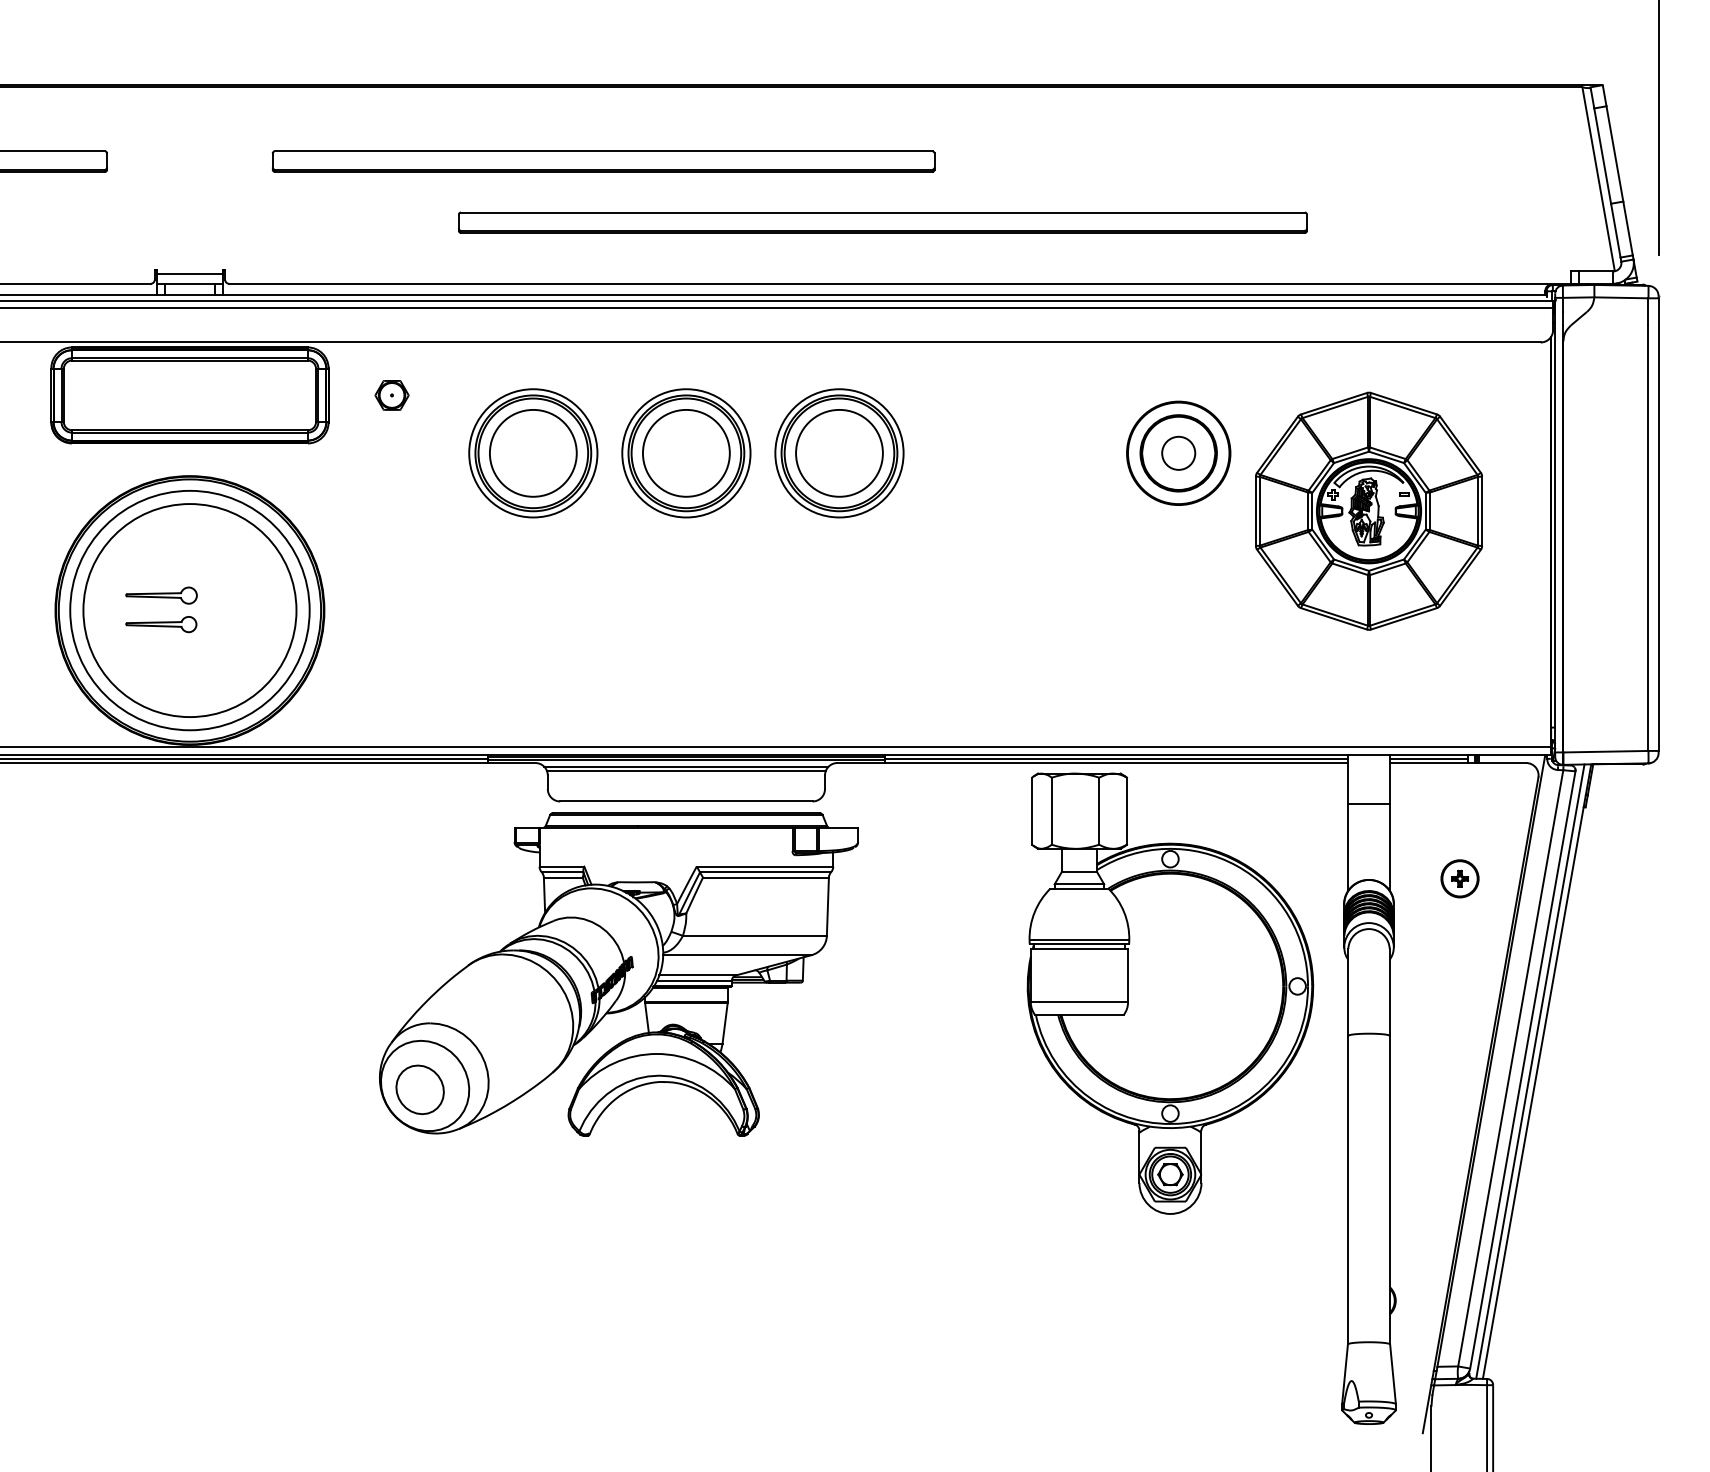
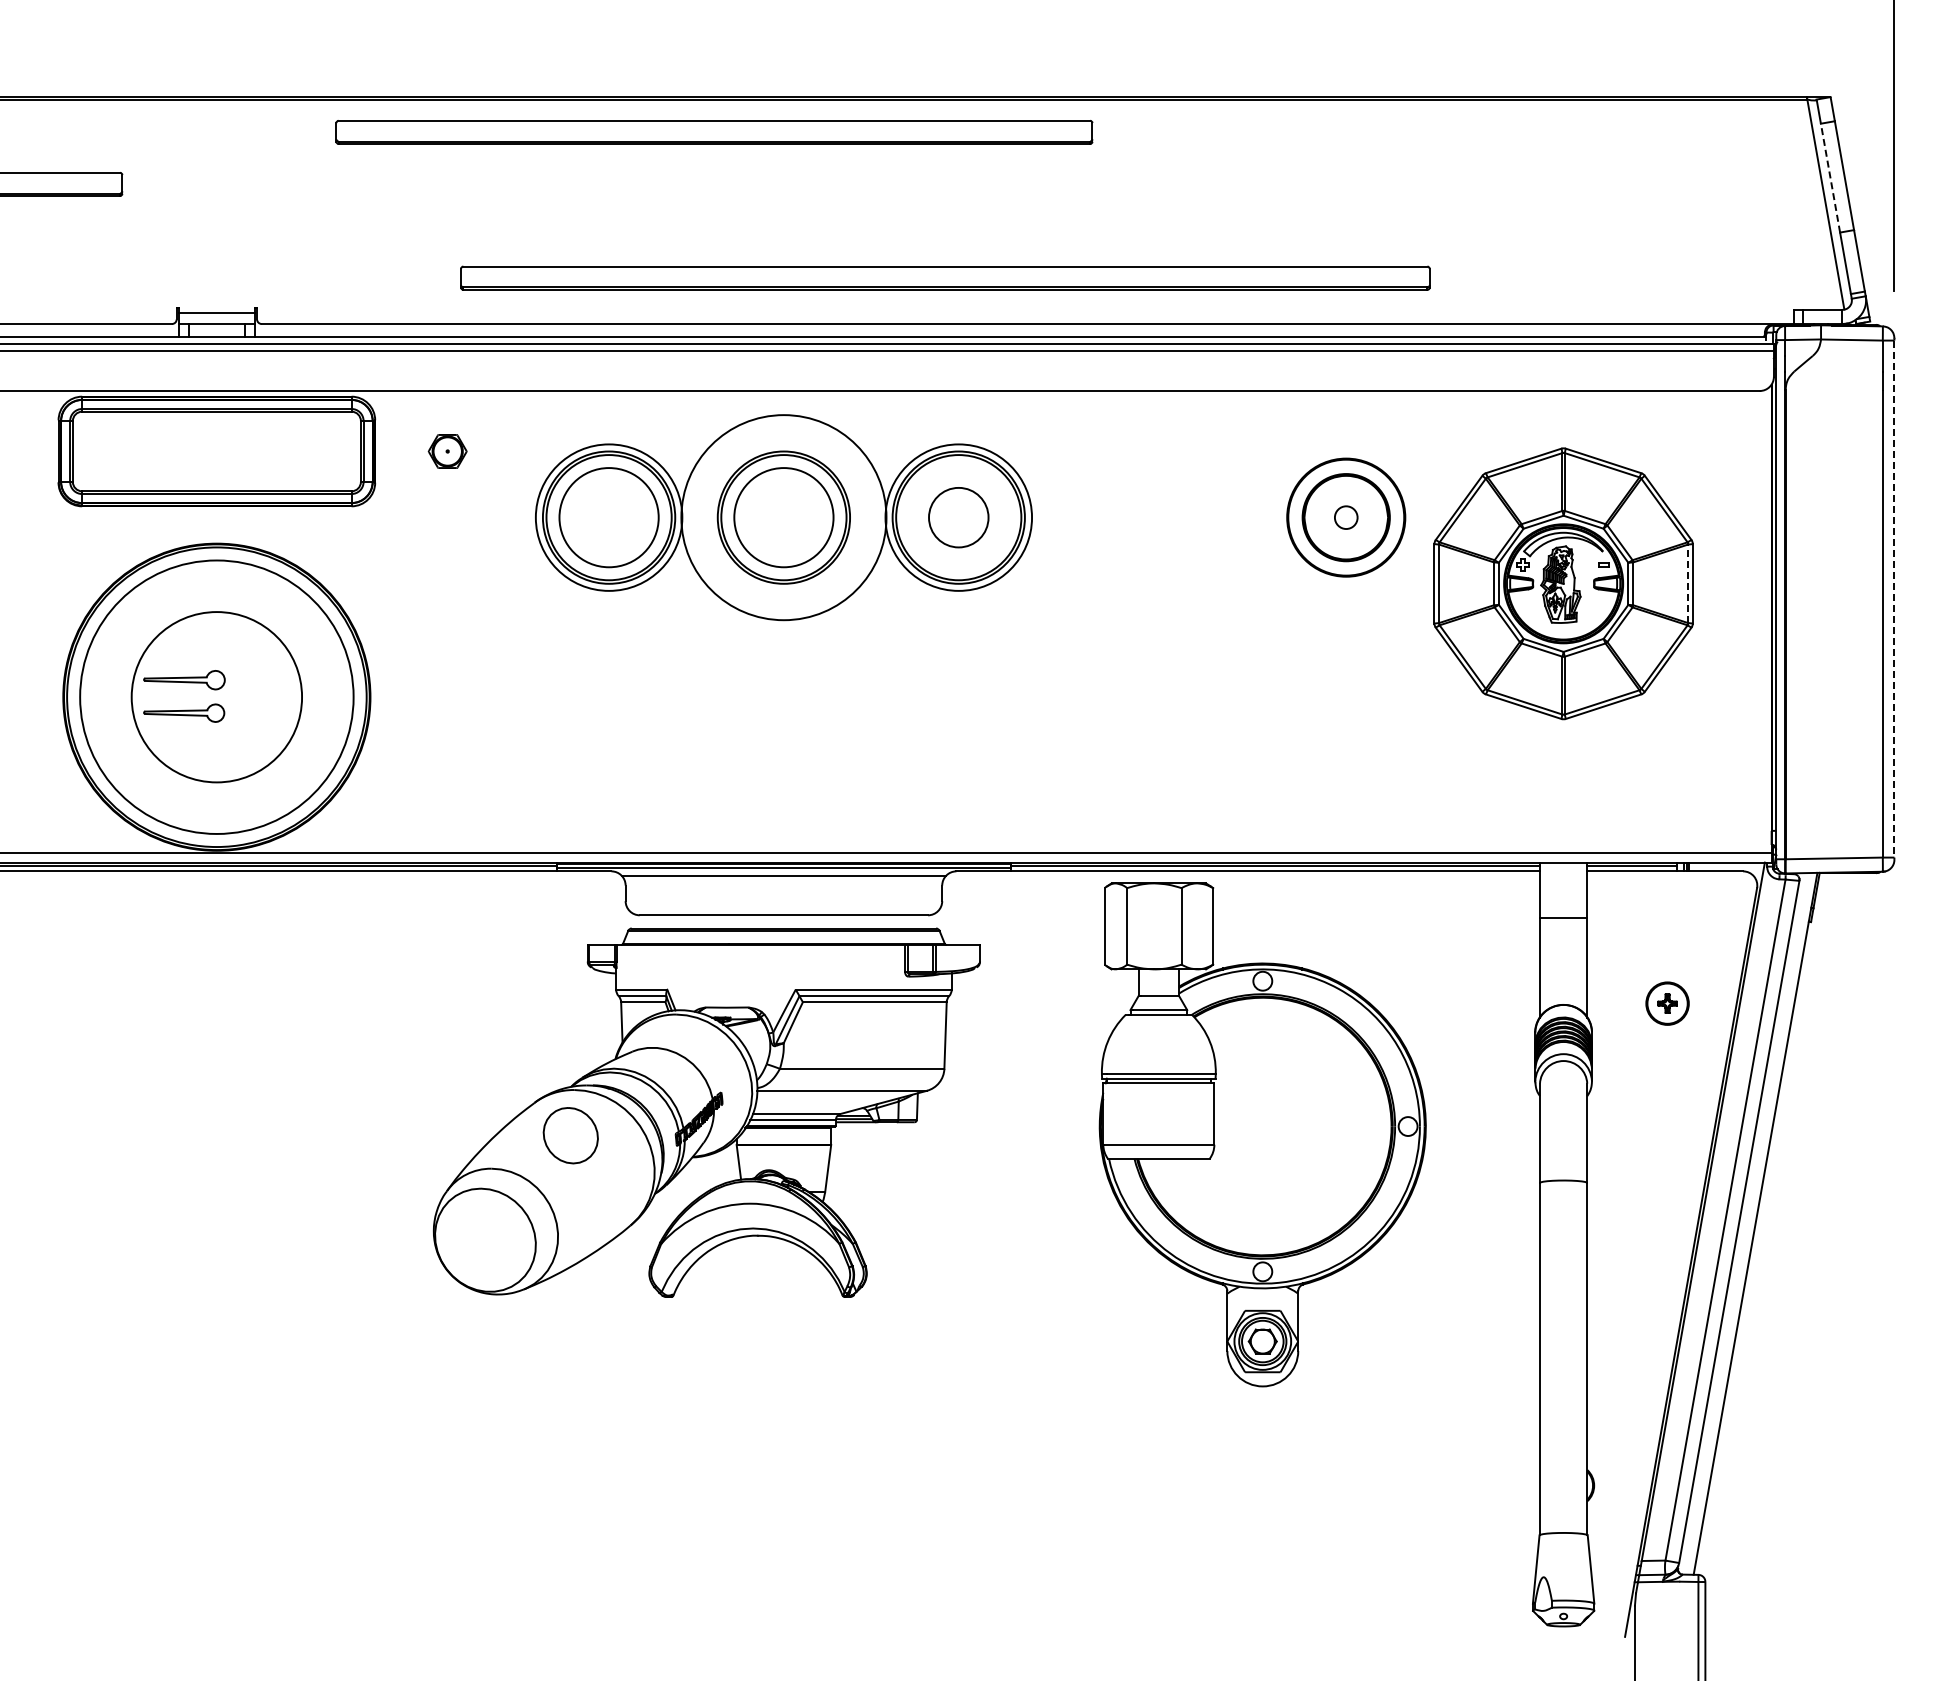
line: (1602, 155) -> (1830, 177), solid -> dashed
part: (603, 161) -> (714, 132), moved
part: (883, 222) -> (945, 277), moved
circle: (686, 453) -> (783, 517), size x1.4
circle: (839, 453) -> (958, 517), size x0.6
circle: (1178, 453) -> (1346, 517), size x0.6
line: (1478, 510) -> (1688, 583), solid -> dashed
line: (1658, 525) -> (1894, 599), solid -> dashed
circle: (189, 609) -> (216, 696), size x0.7
line: (686, 771) -> (783, 880), removed
part: (1170, 993) -> (1262, 1134), moved
line: (1530, 1071) -> (1747, 1223), removed
part: (419, 1089) -> (570, 1135), moved

